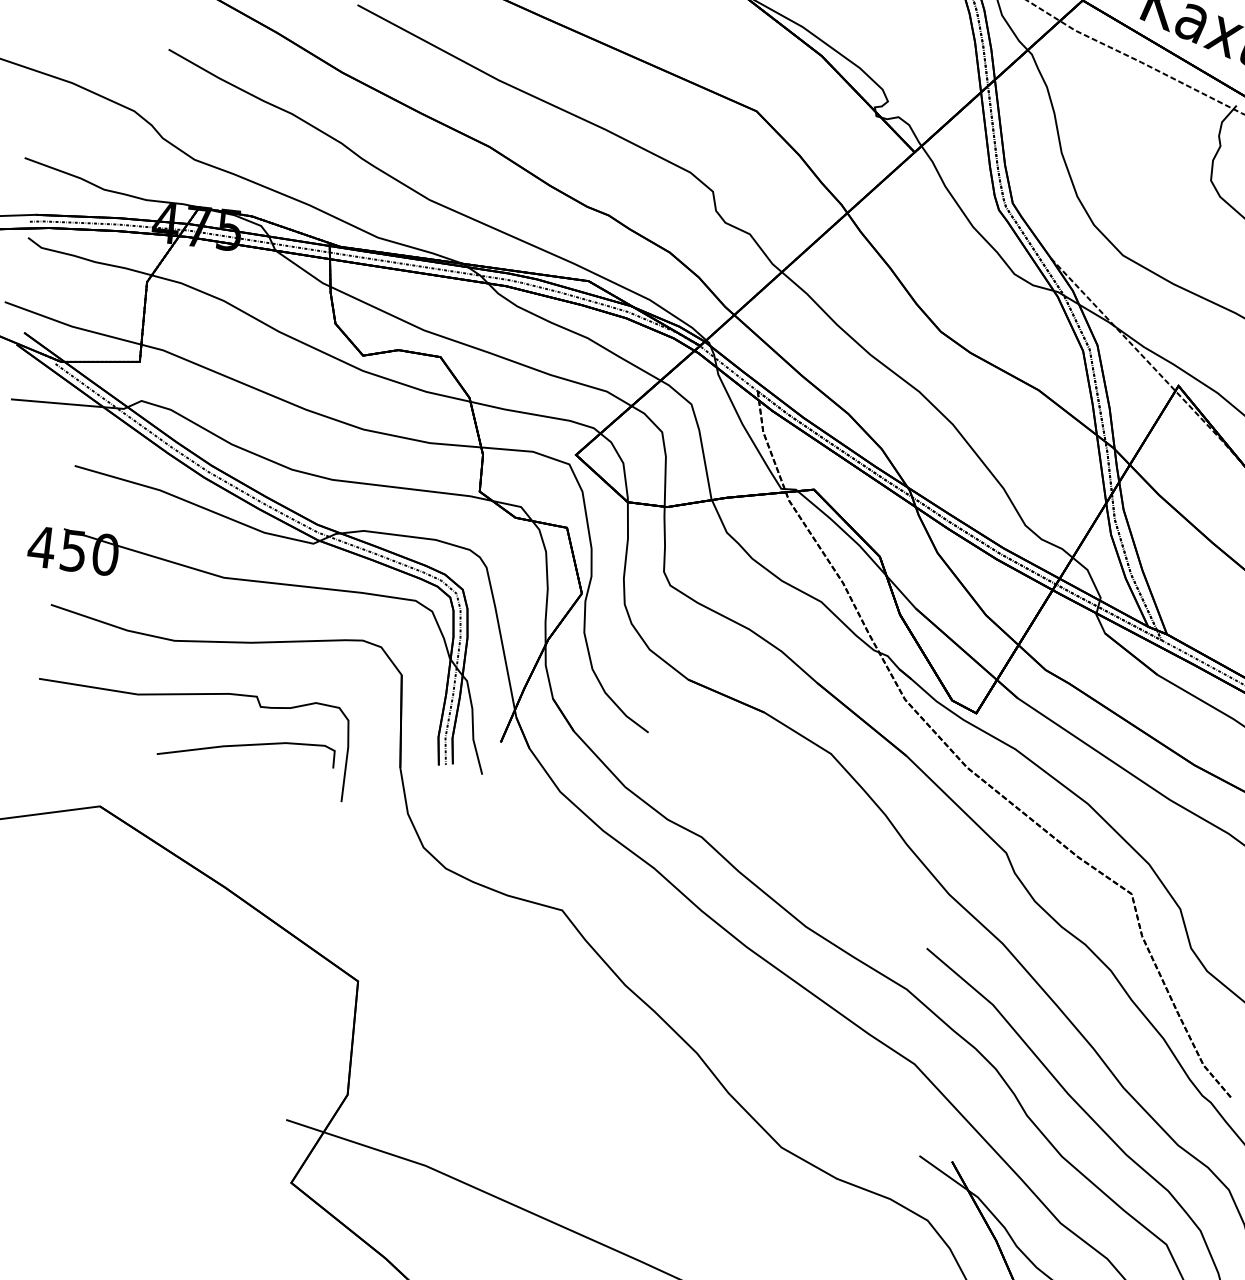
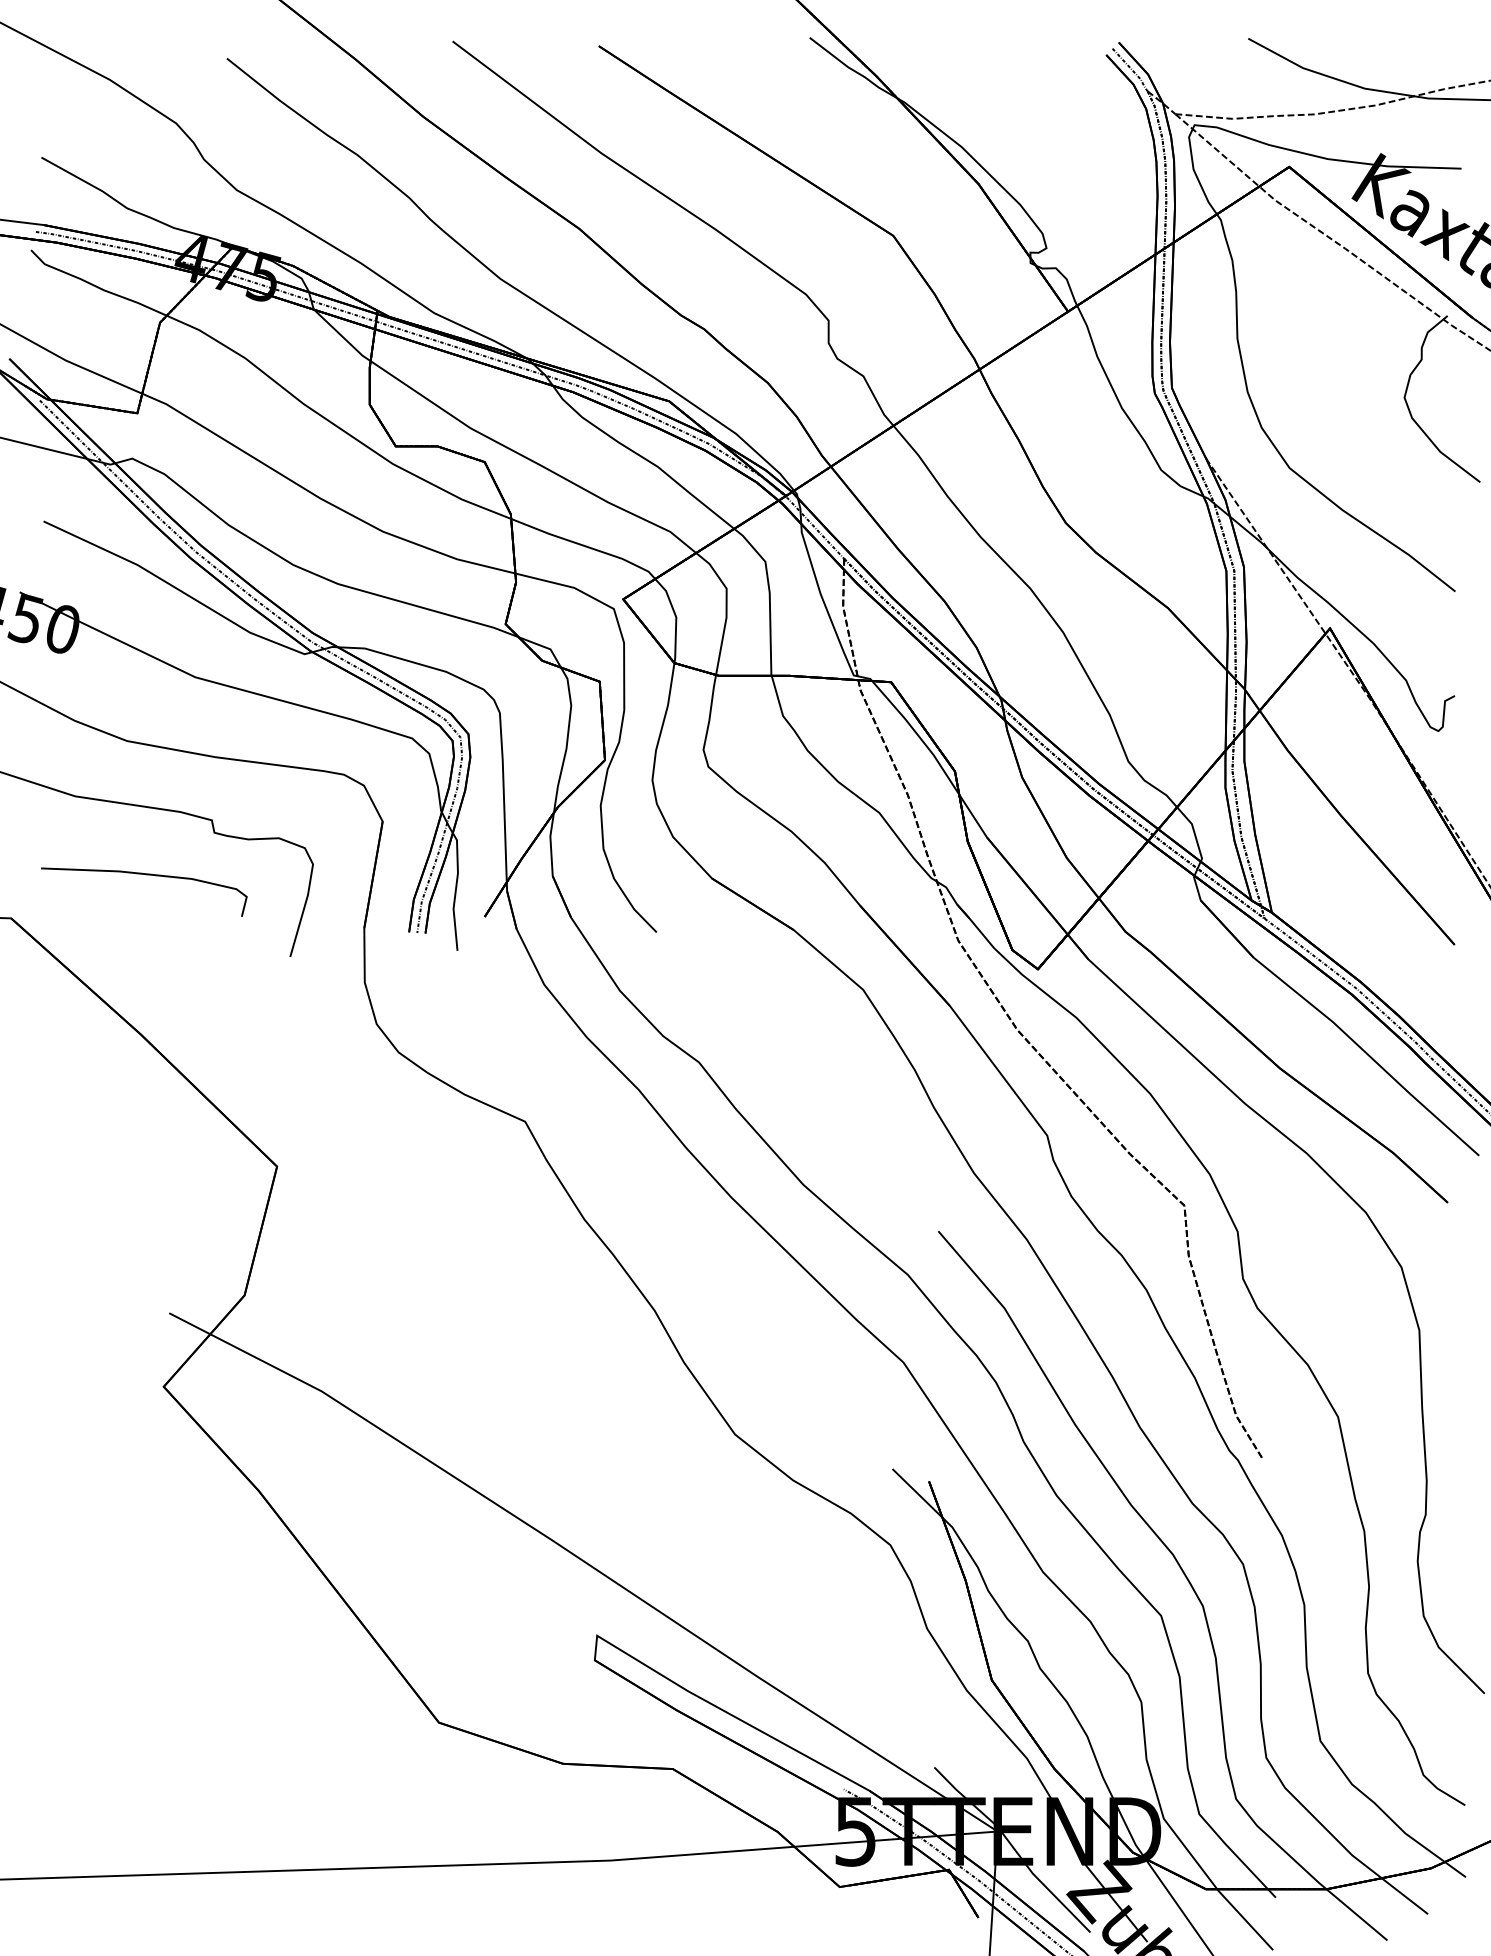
part: (246, 746) -> (146, 875), moved

